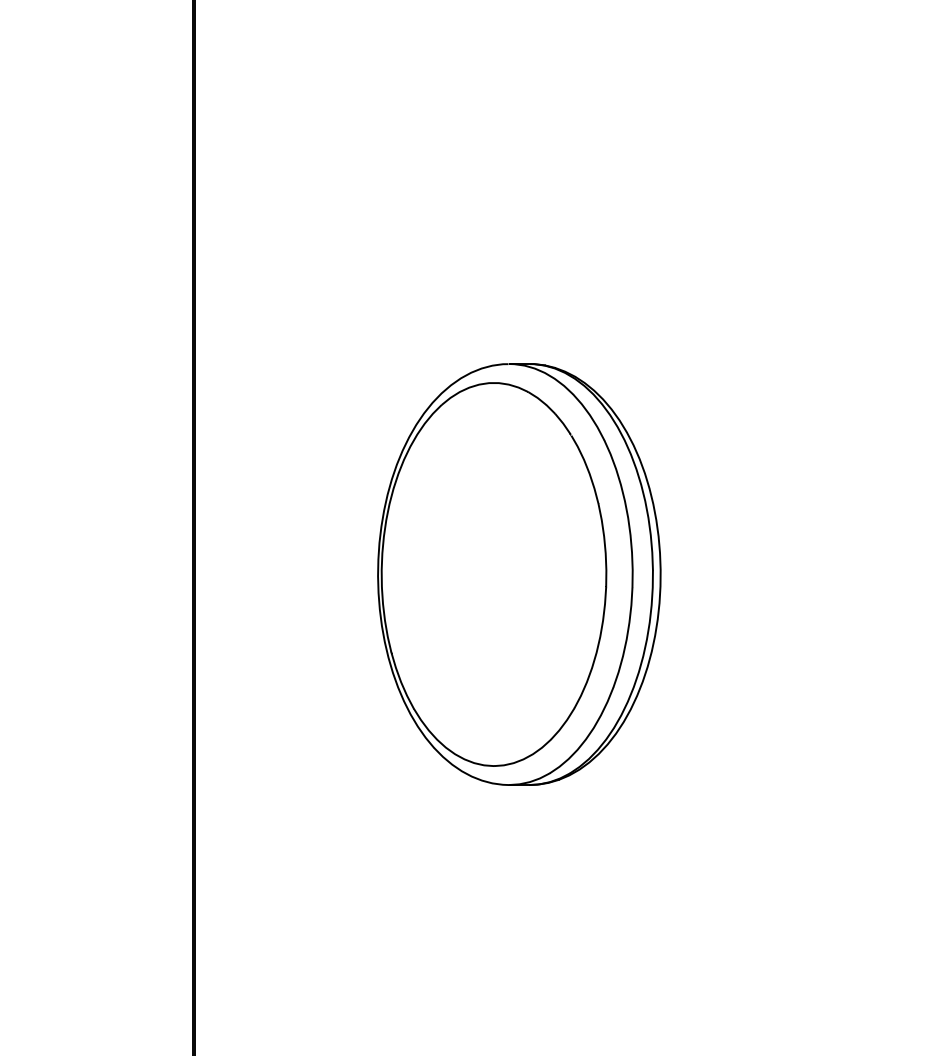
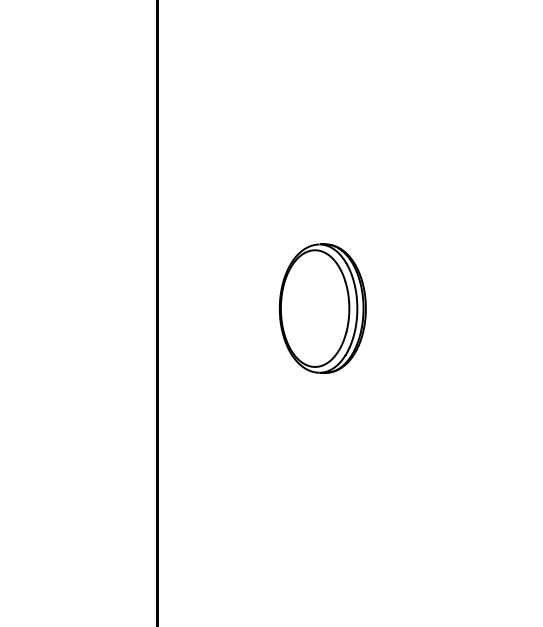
part: (518, 574) -> (322, 308), size x0.6

